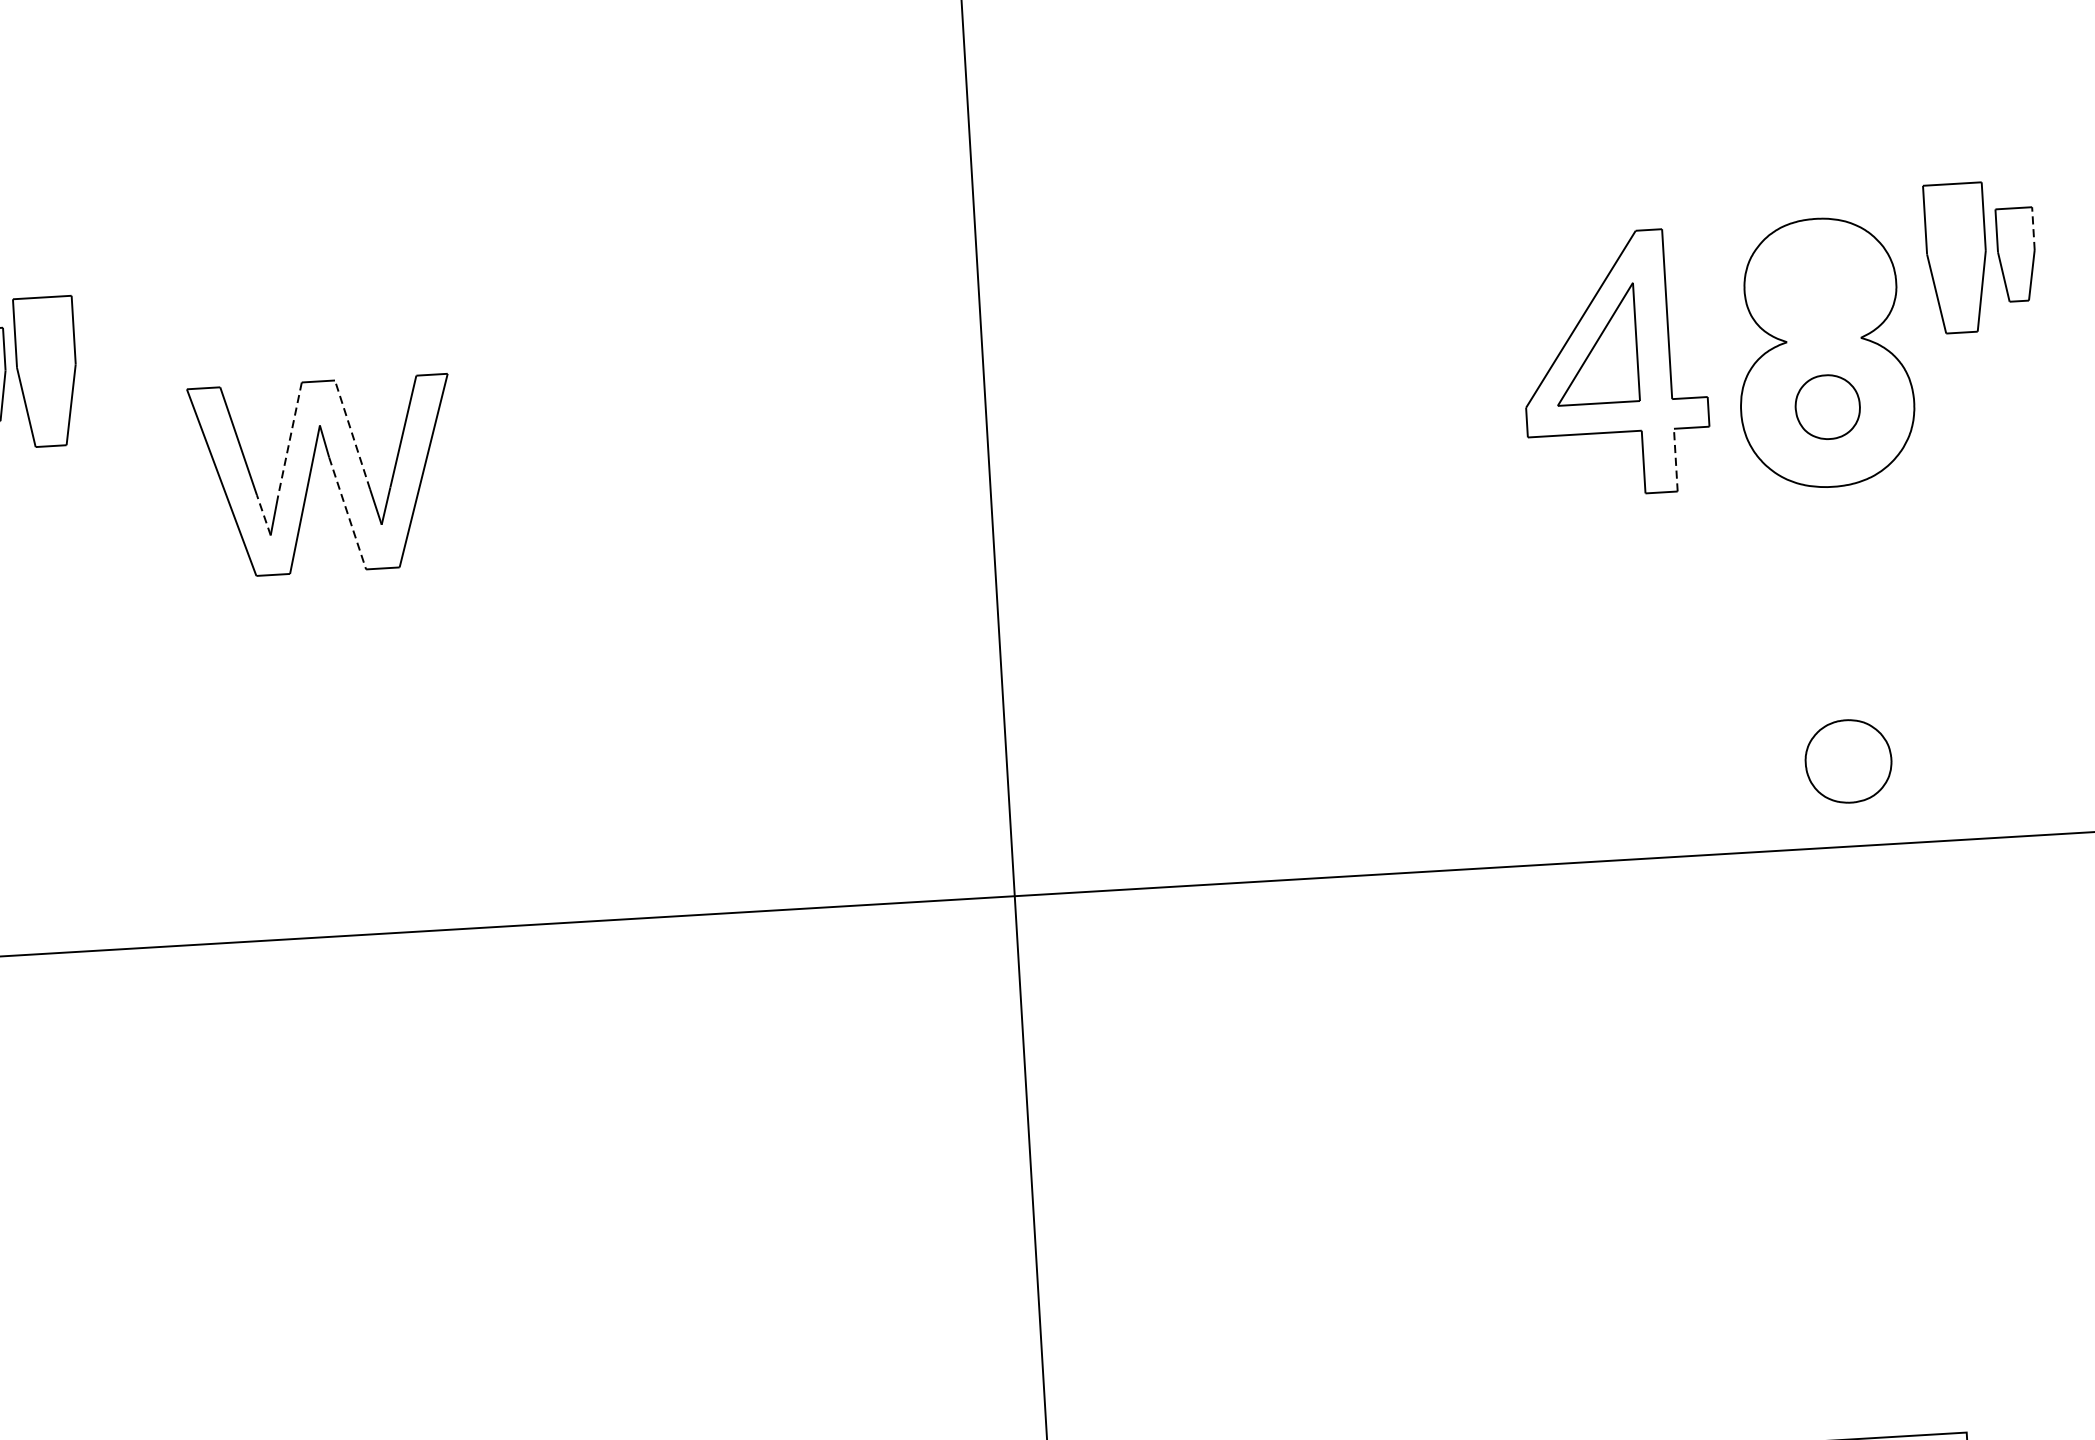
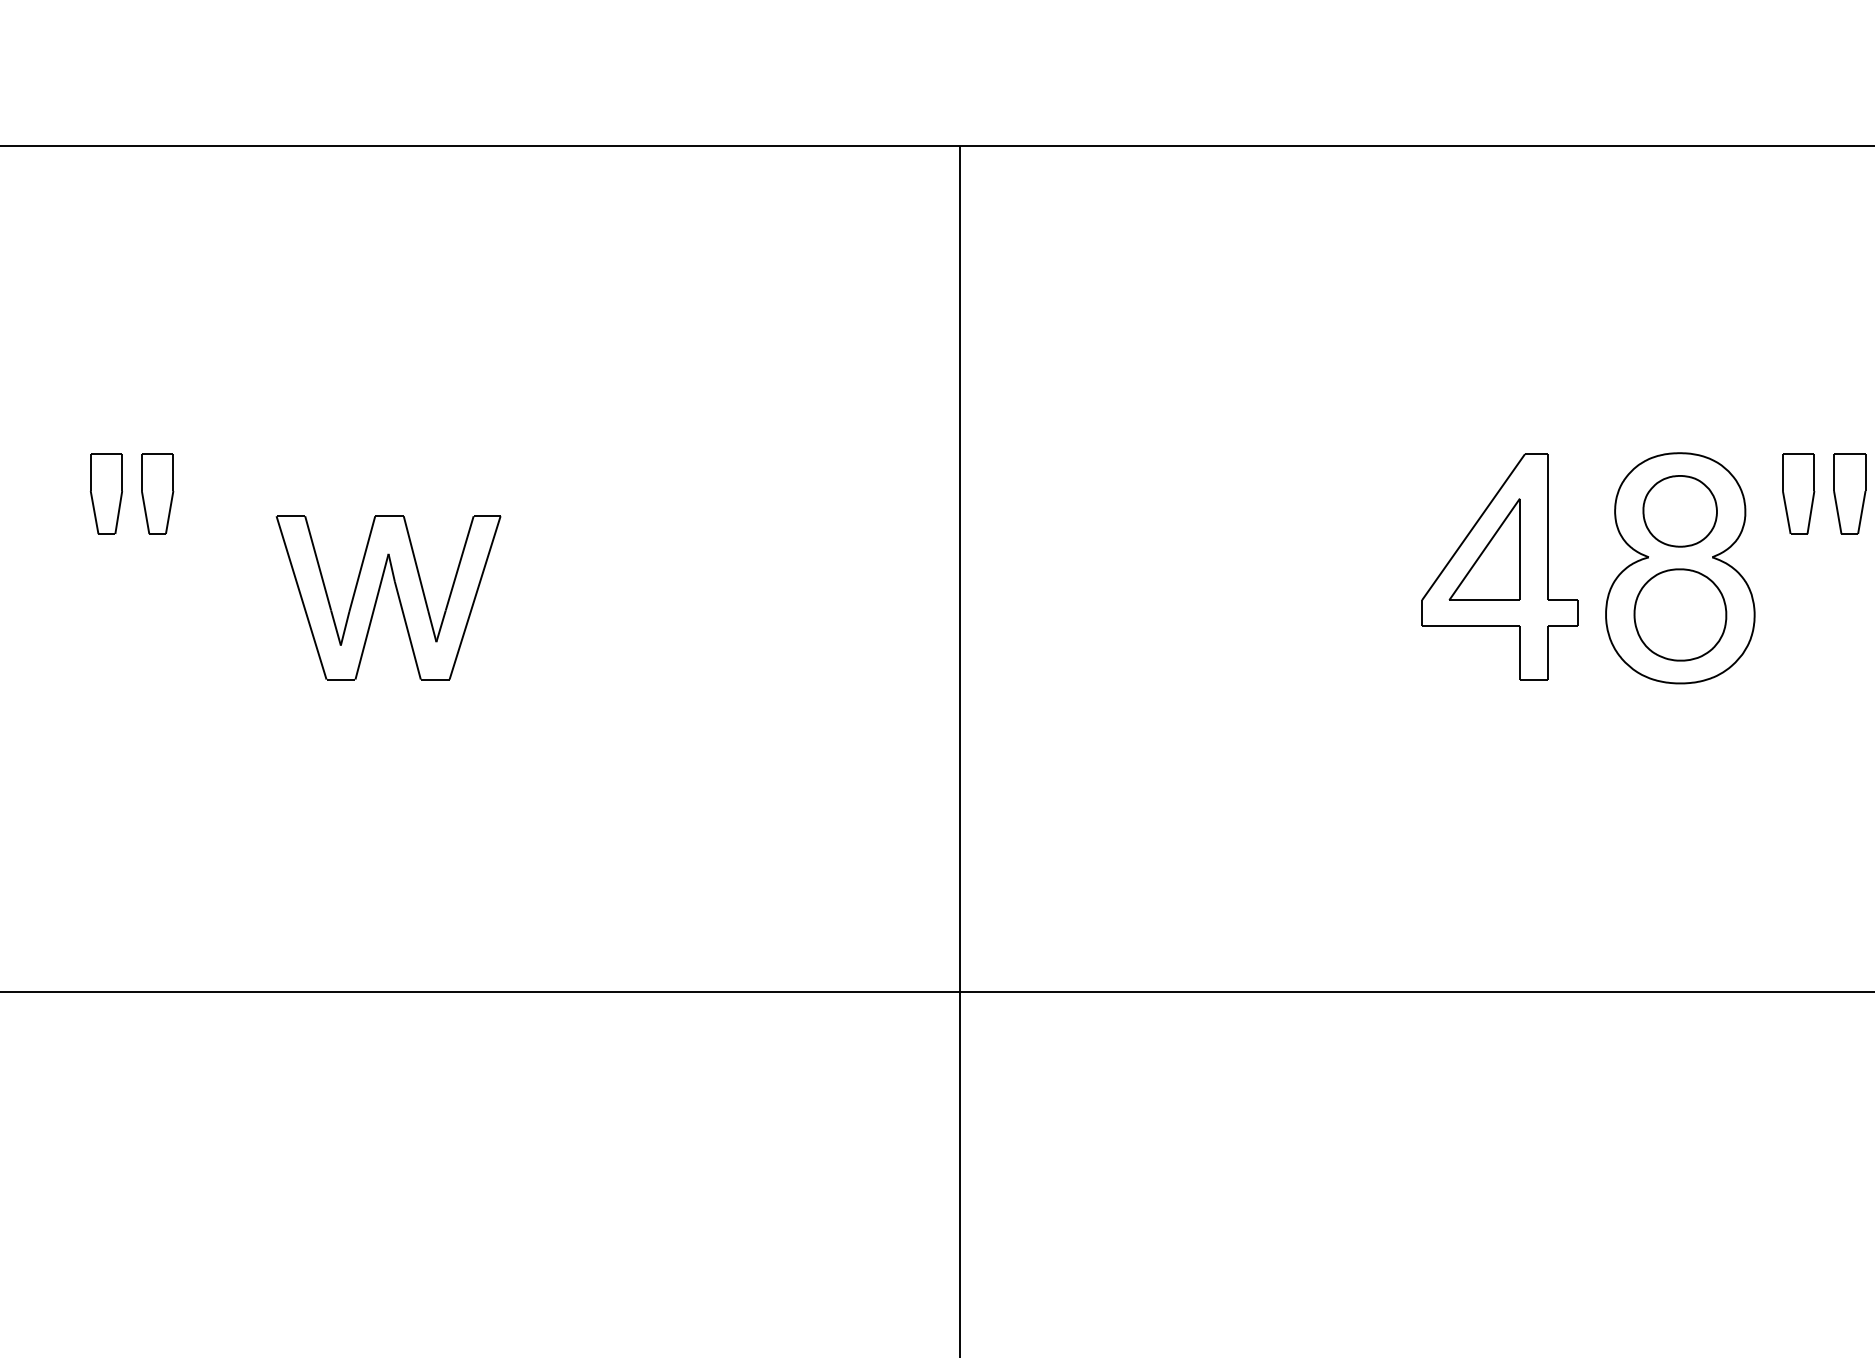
line: (2033, 228) -> (1865, 472), dashed -> solid
part: (1956, 257) -> (1798, 493), size x0.62
part: (46, 371) -> (157, 493), size x0.62
part: (1827, 406) -> (1680, 614), size x1.67
line: (353, 434) -> (416, 563), dashed -> solid
line: (290, 439) -> (362, 564), dashed -> solid
line: (1675, 460) -> (1547, 652), dashed -> solid
line: (347, 513) -> (407, 630), dashed -> solid
line: (263, 514) -> (335, 627), dashed -> solid
part: (1847, 761) -> (1679, 511), moved

